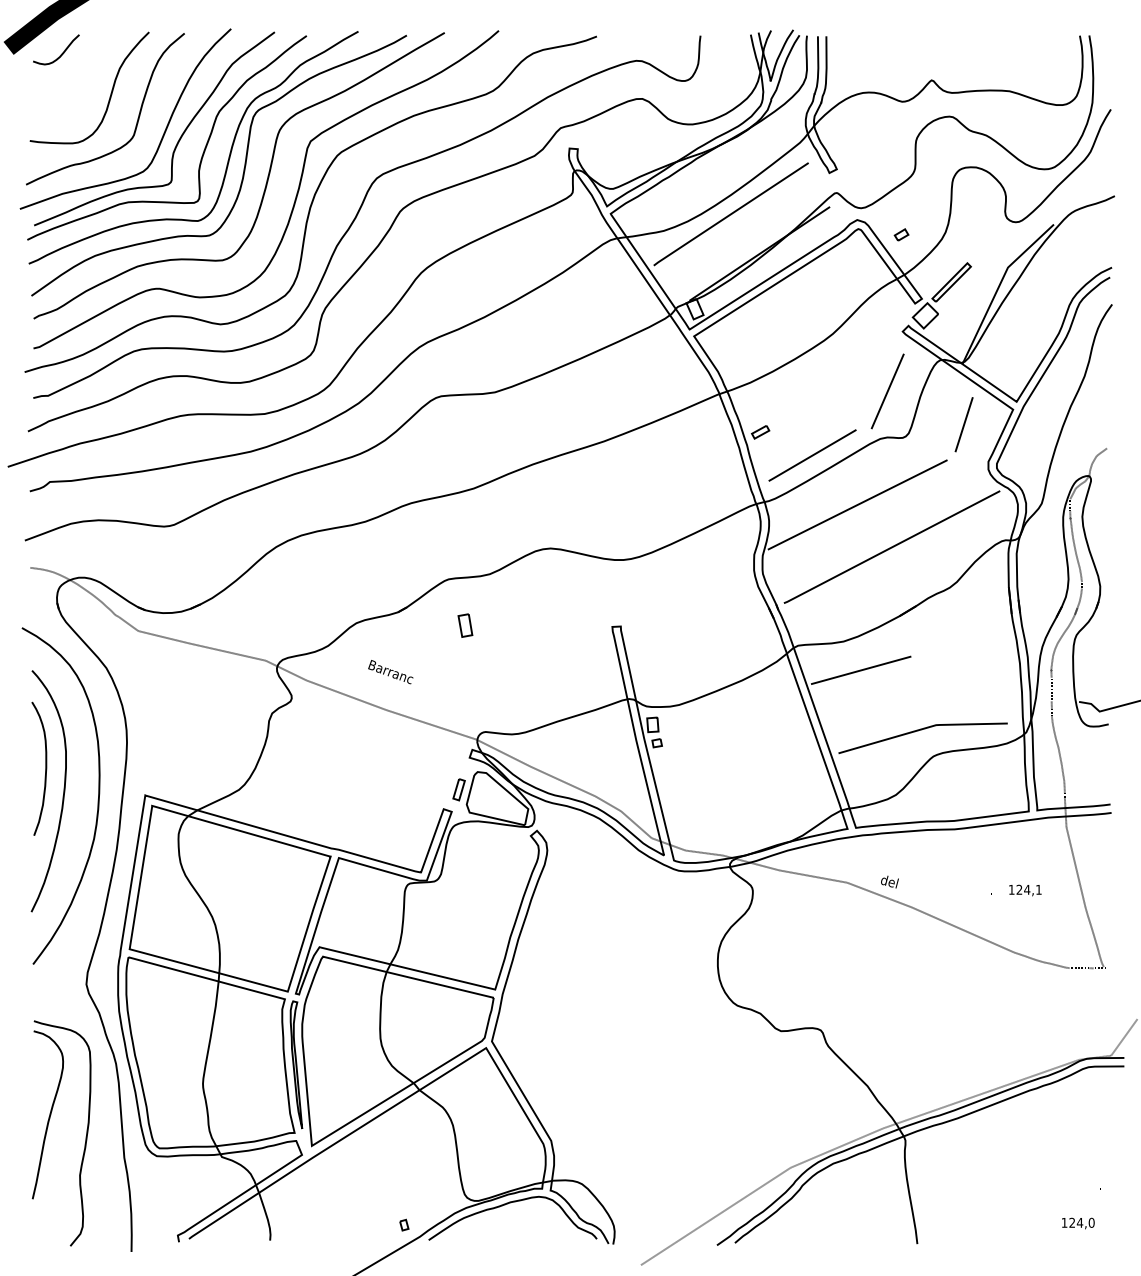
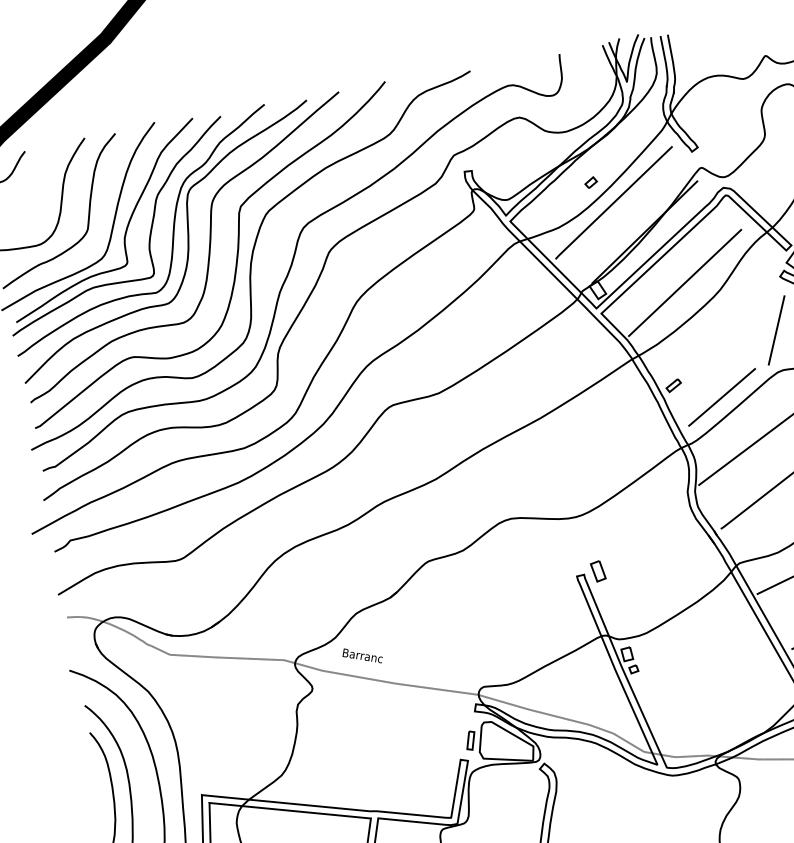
part: (901, 234) -> (590, 182), moved
line: (794, 319) -> (685, 283), added
part: (465, 625) -> (598, 571), moved
text: (390, 672) -> (362, 656), moved

